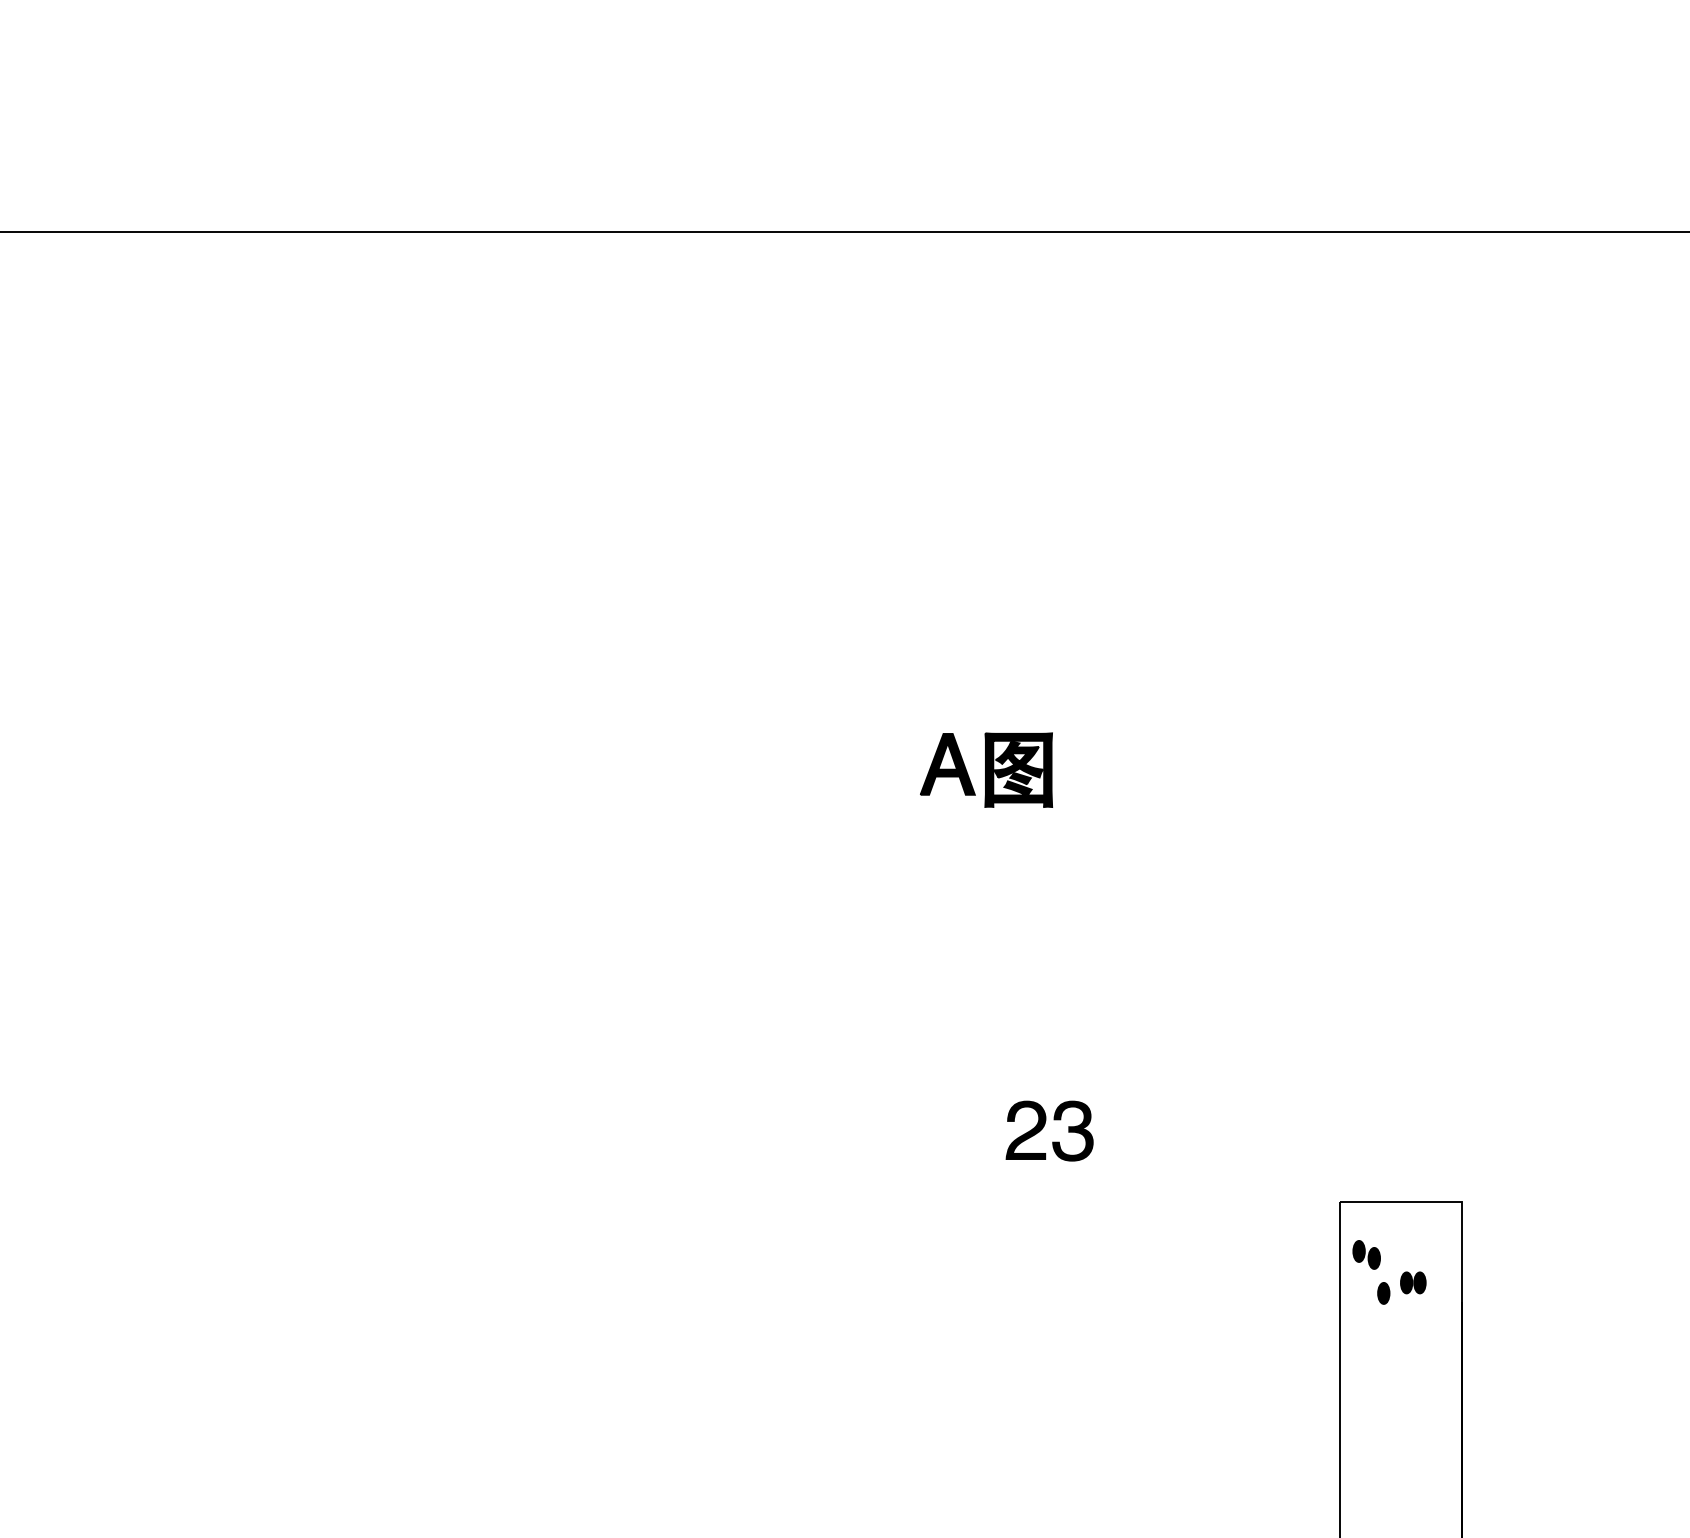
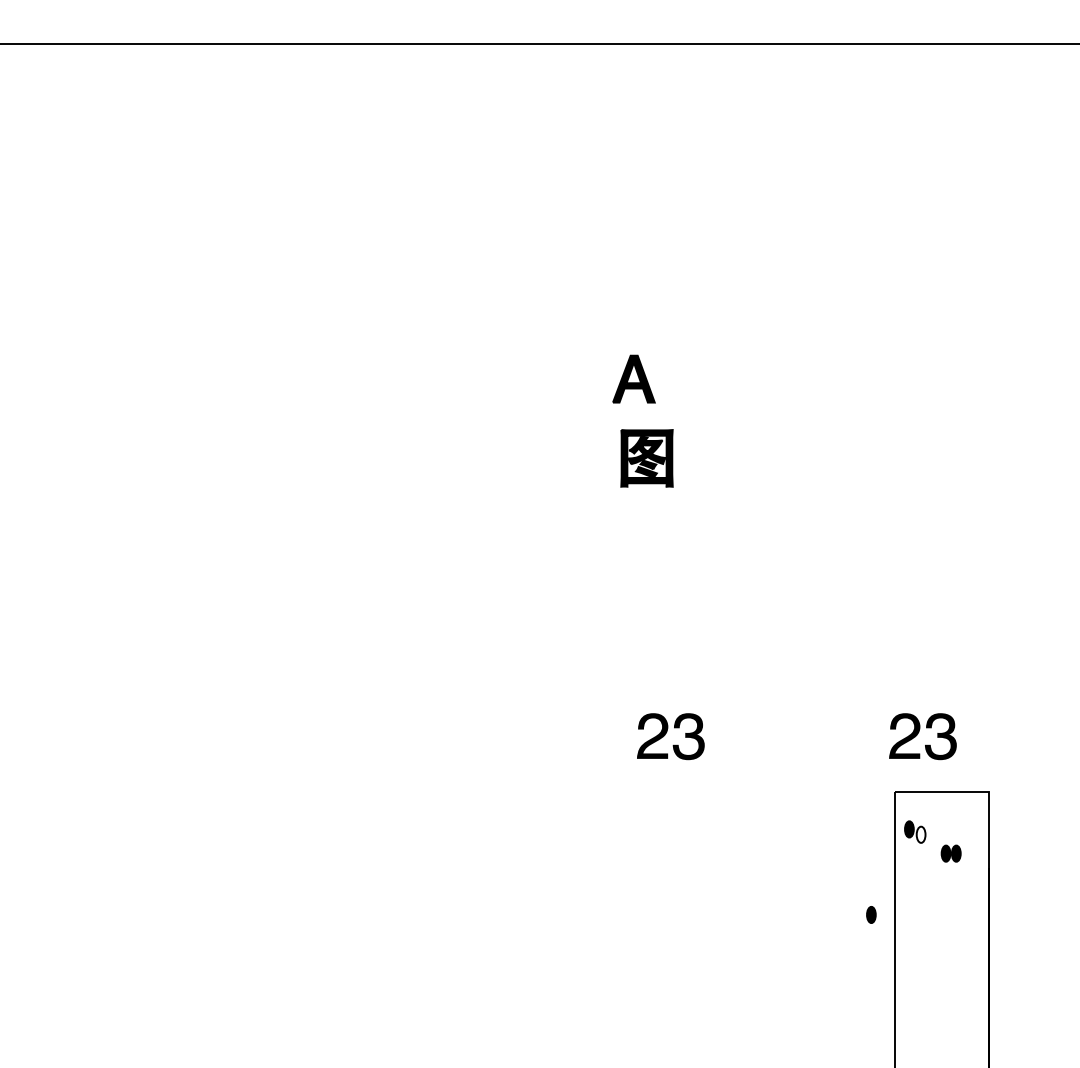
part: (947, 764) -> (633, 379), moved
part: (1370, 1128) -> (918, 734), added
fill: (1374, 1257) -> (921, 834), removed
part: (1383, 1293) -> (871, 915), moved

